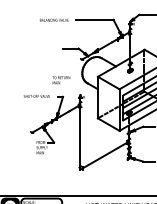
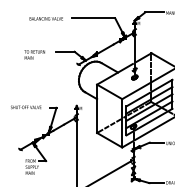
text: (61, 80) -> (34, 55), moved

